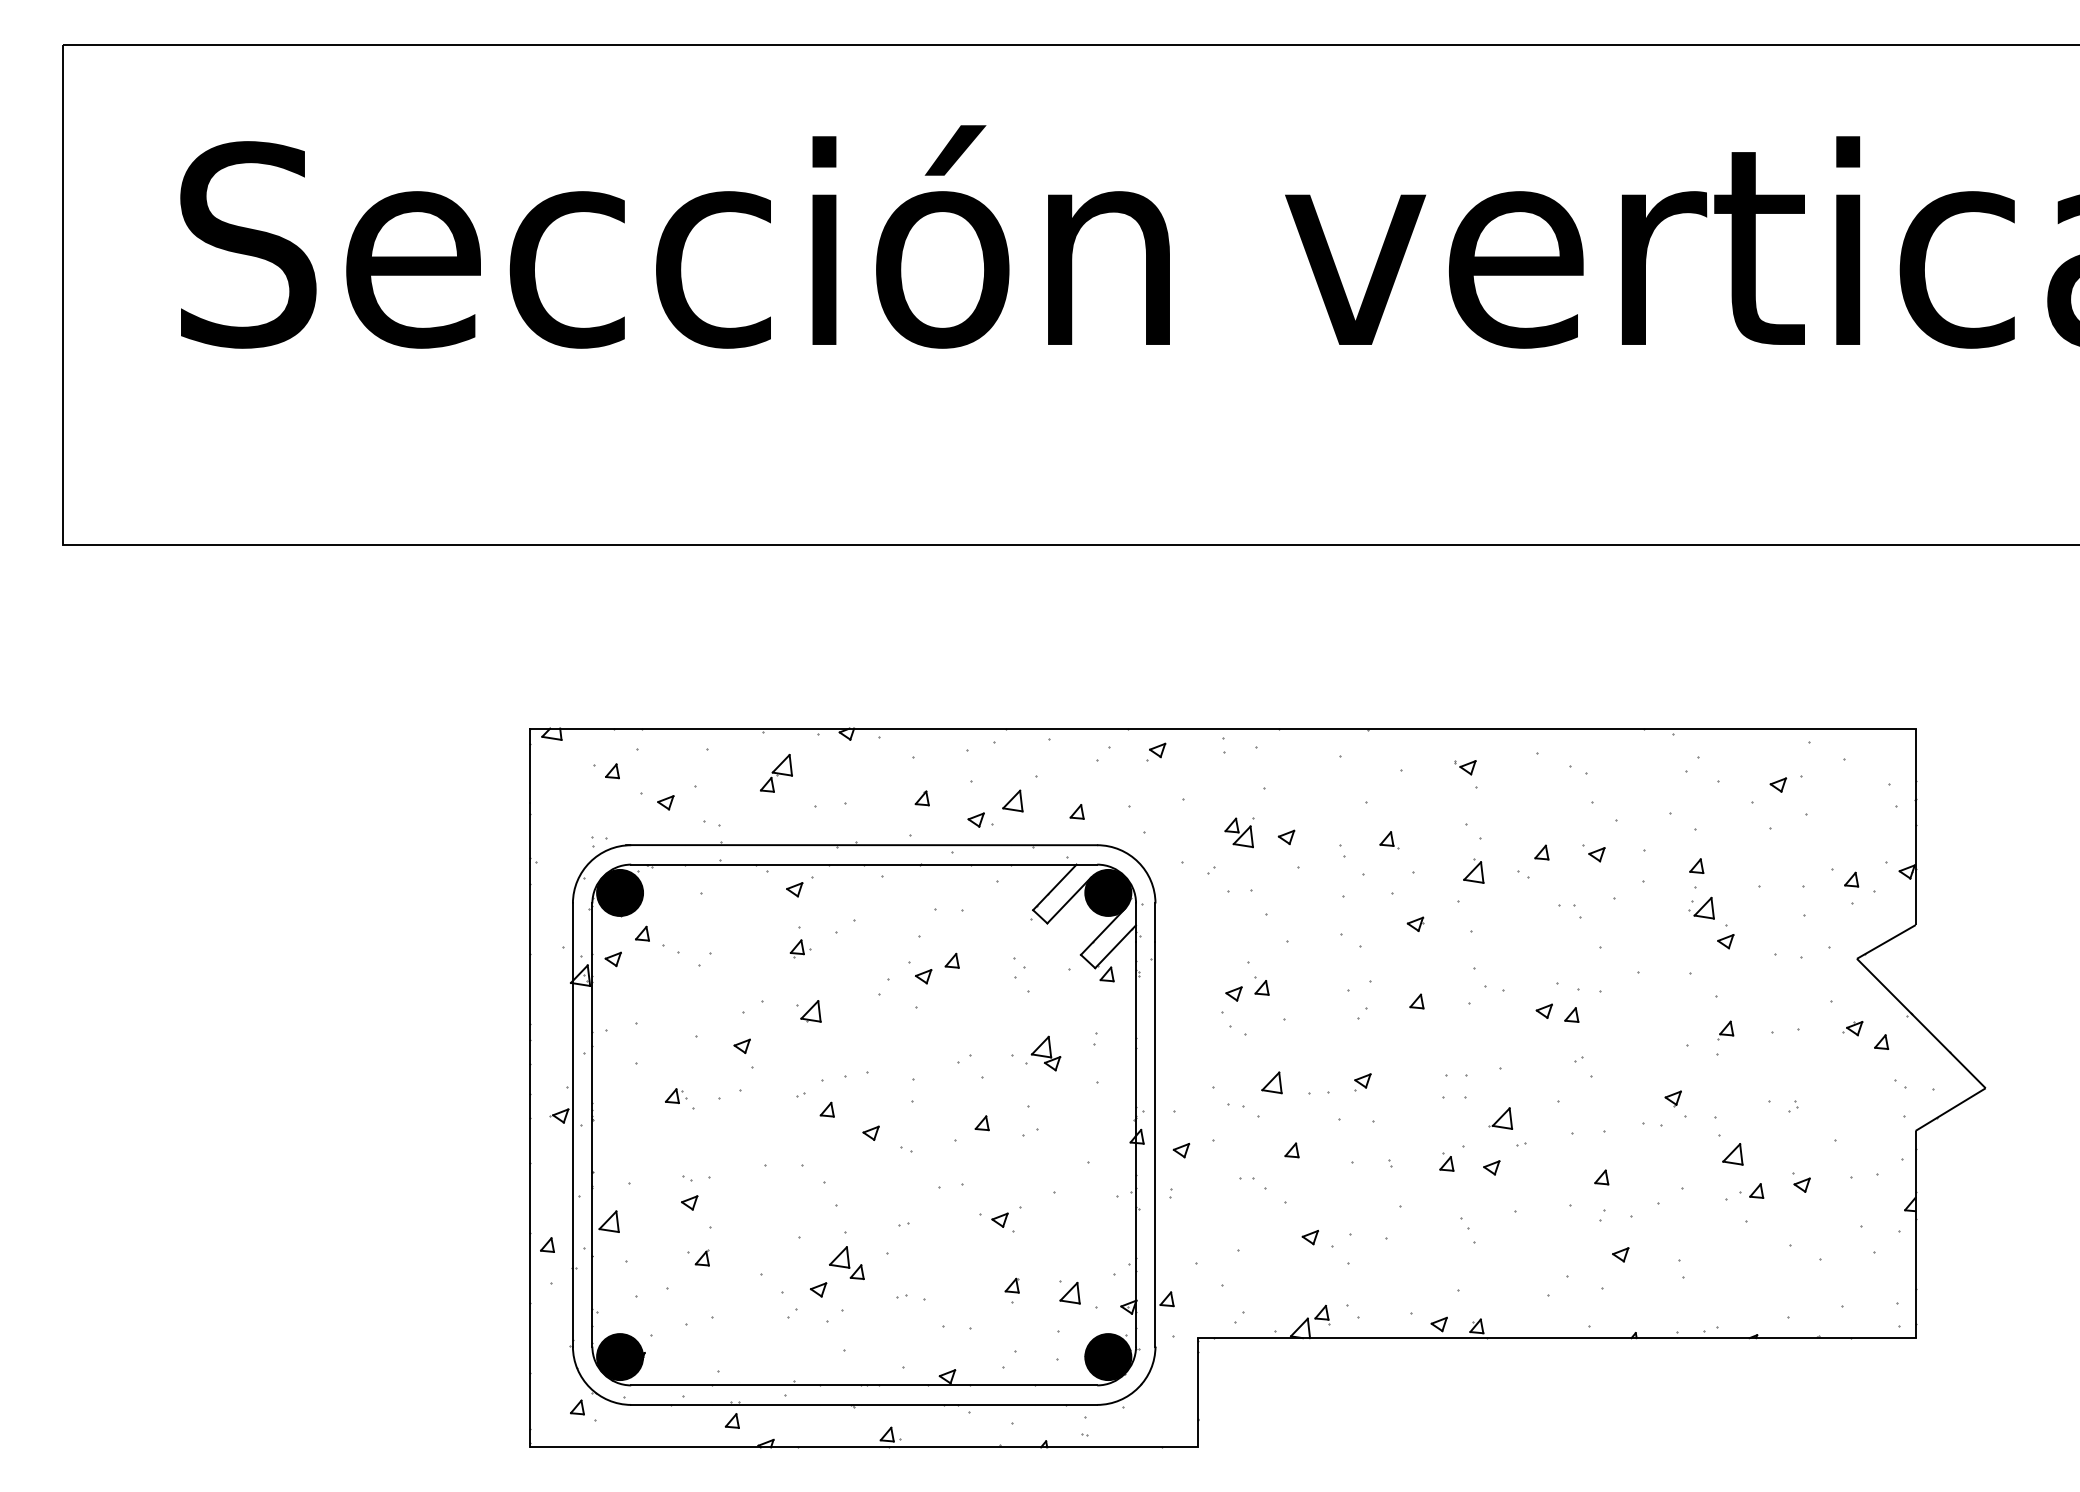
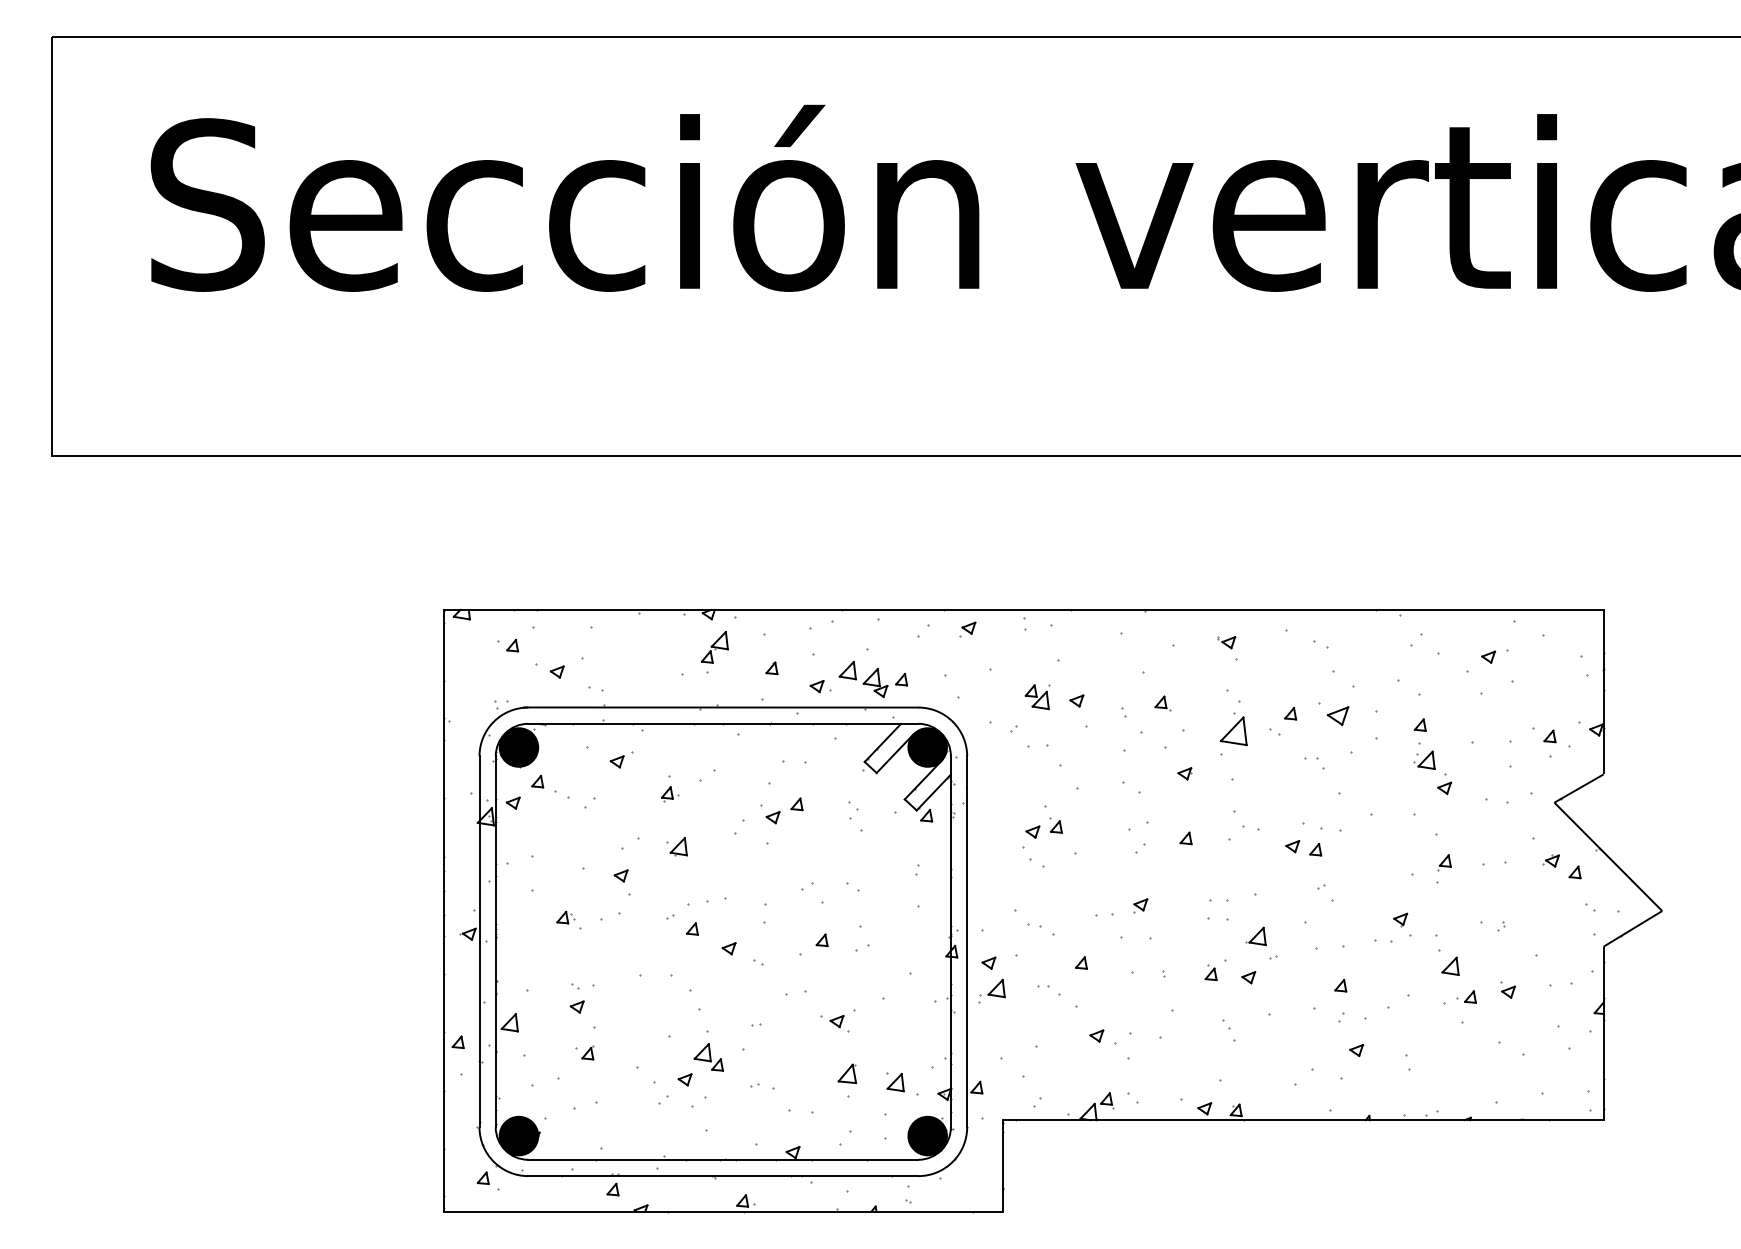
part: (776, 773) -> (714, 647), moved
part: (1594, 853) -> (1334, 714), size x1.6
part: (1473, 870) -> (1233, 728), size x1.6
part: (799, 886) -> (621, 759), moved
part: (1045, 1052) -> (875, 682), moved
part: (1271, 1082) -> (996, 988), moved
part: (1011, 1290) -> (846, 1080), size x1.6

